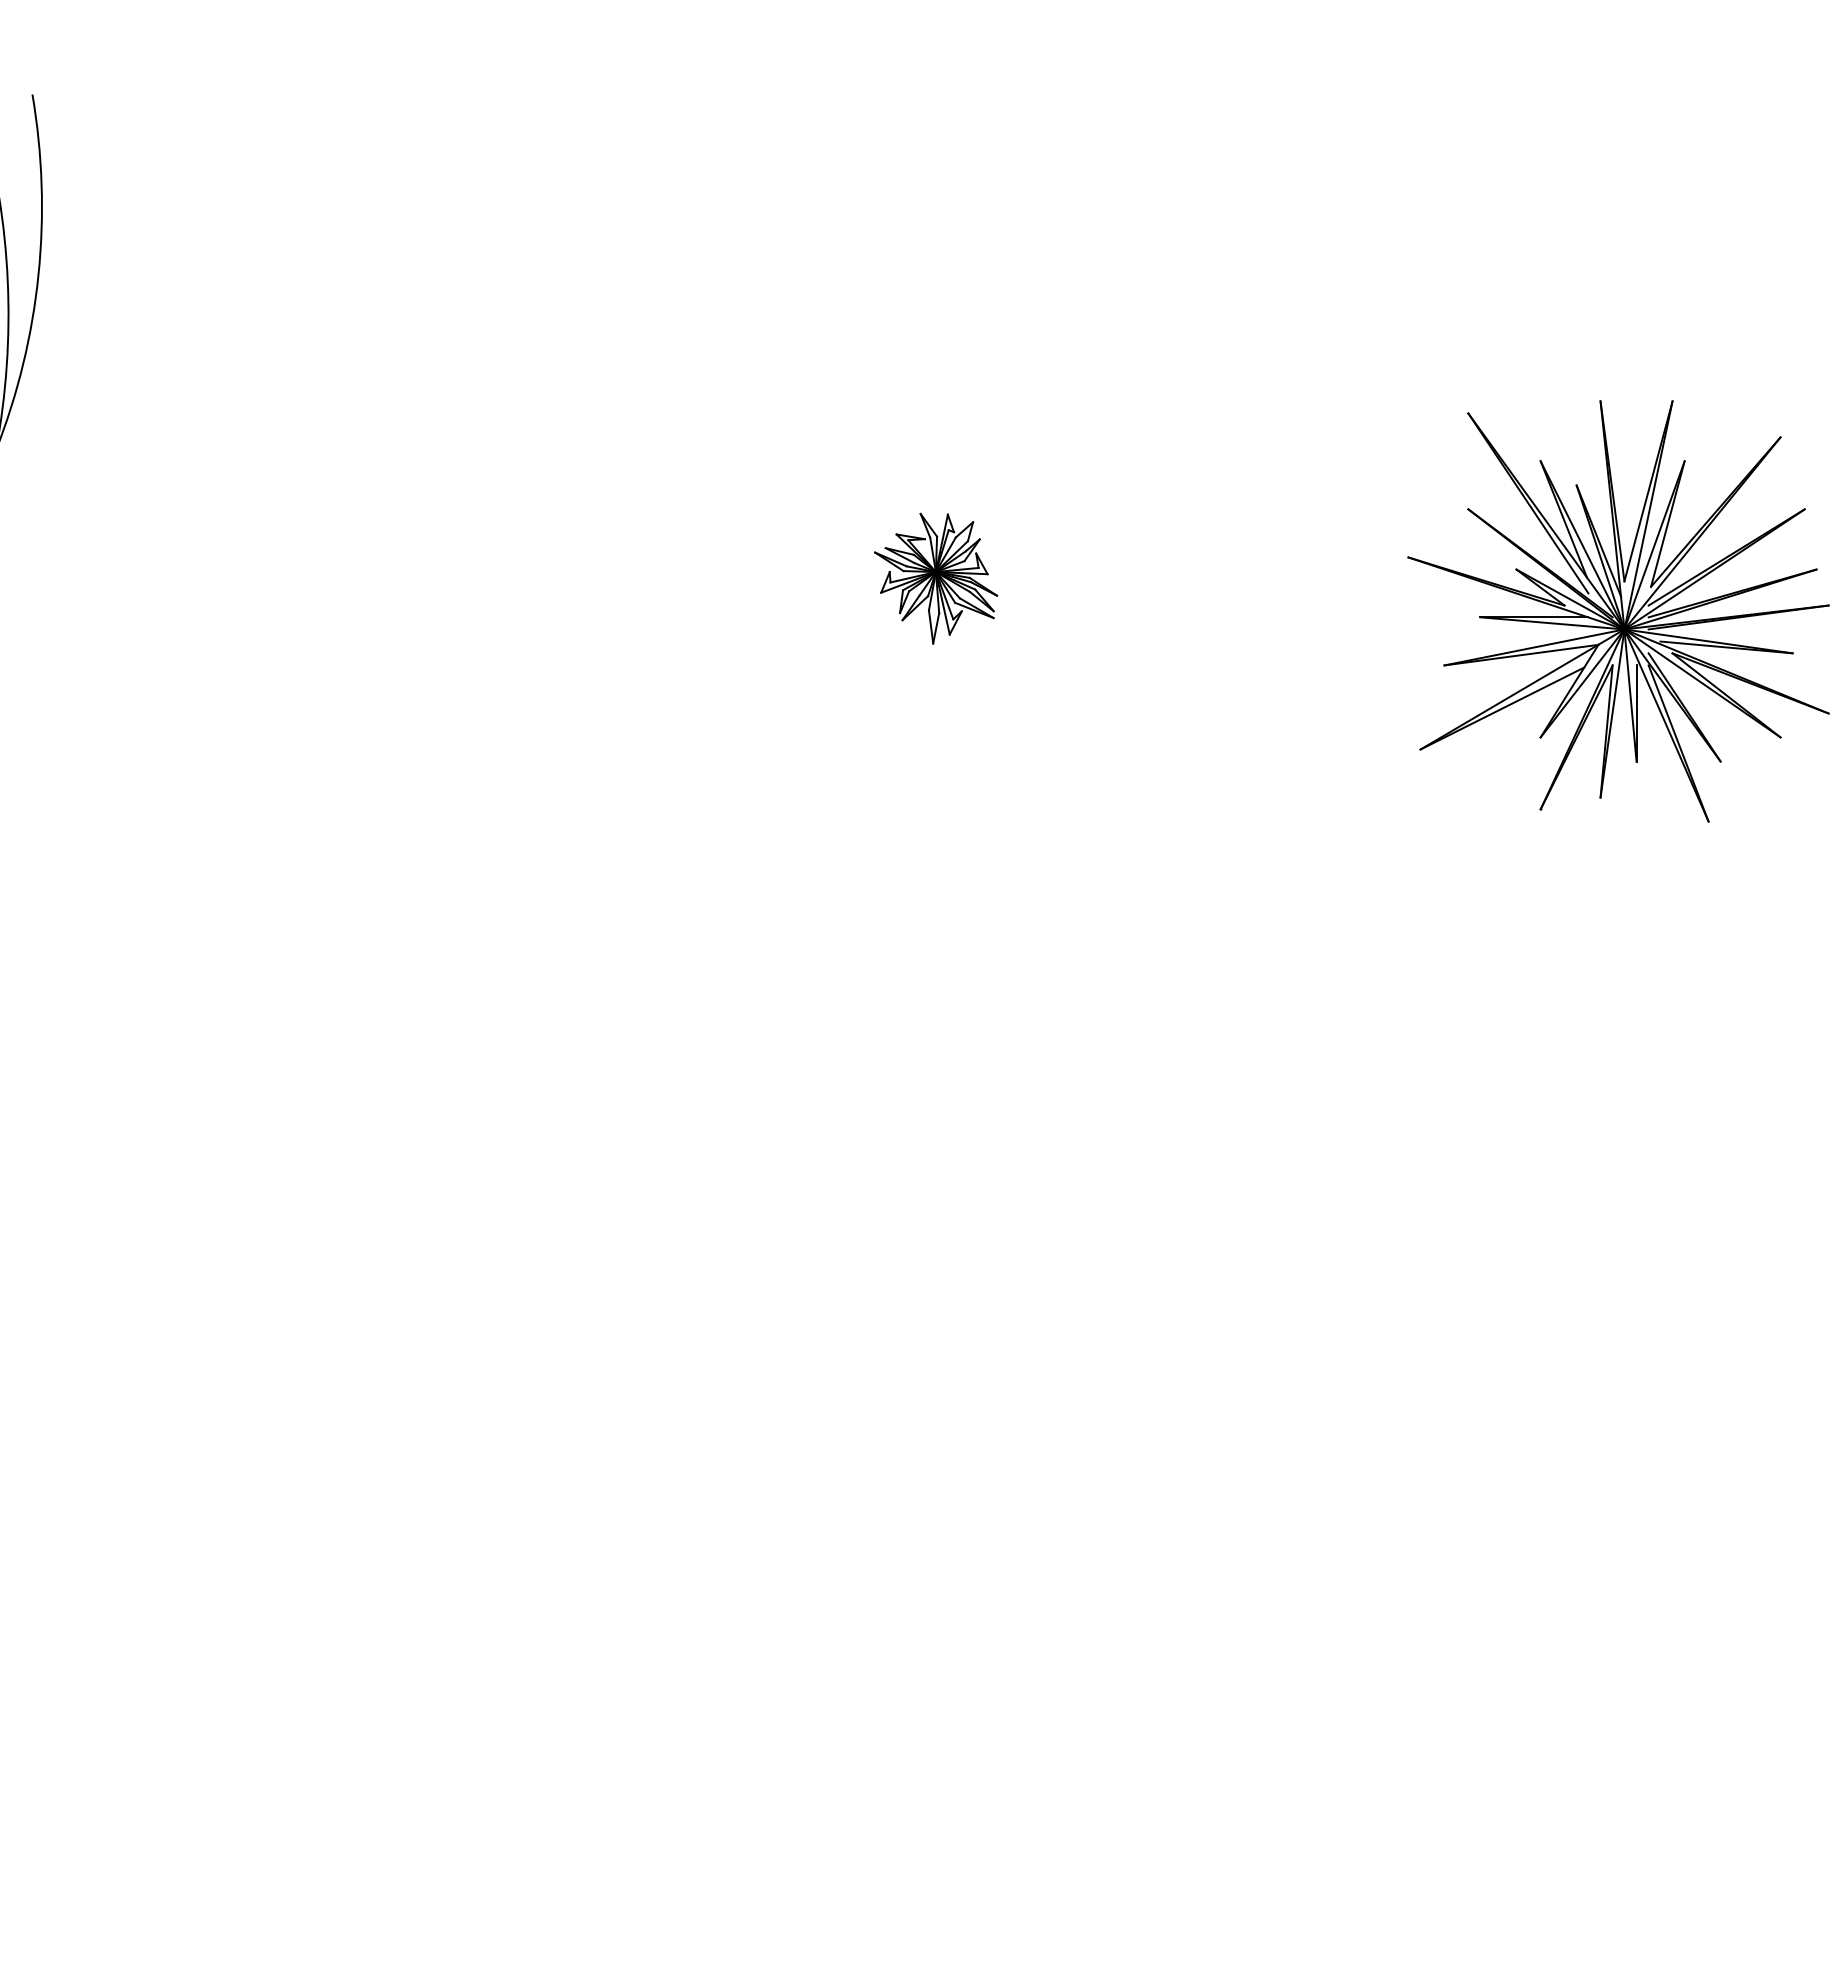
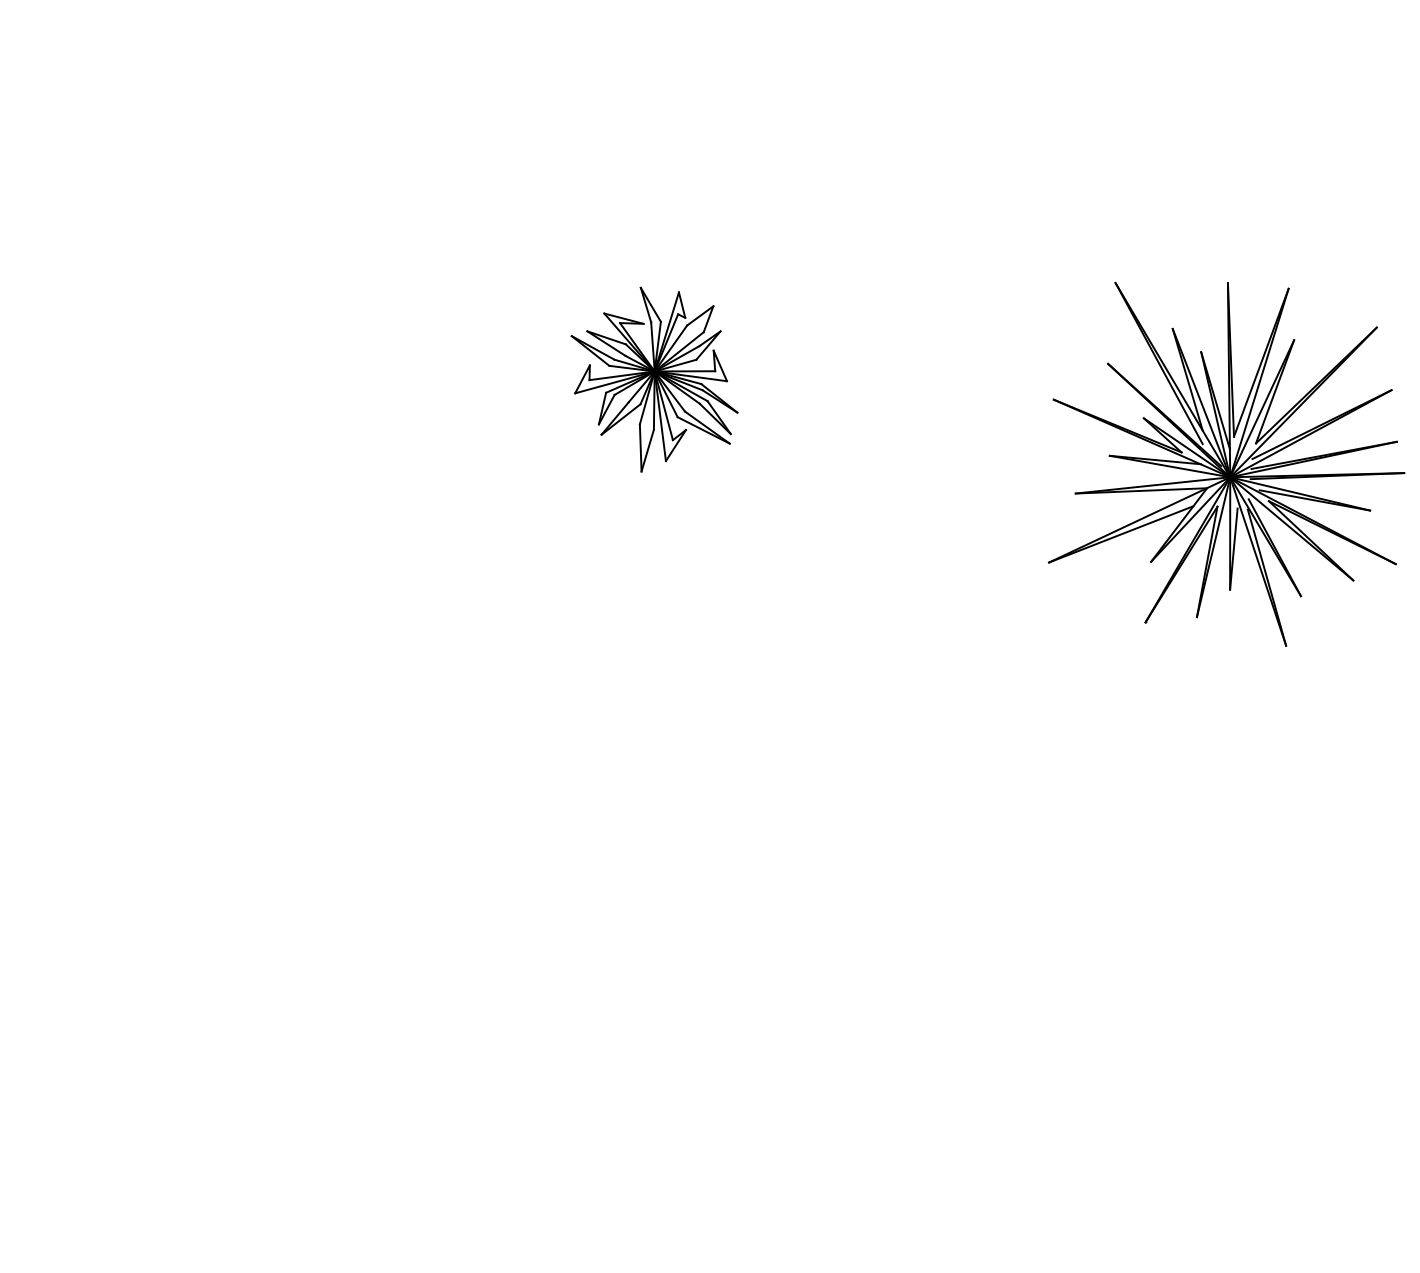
part: (935, 578) -> (653, 380), size x1.67

